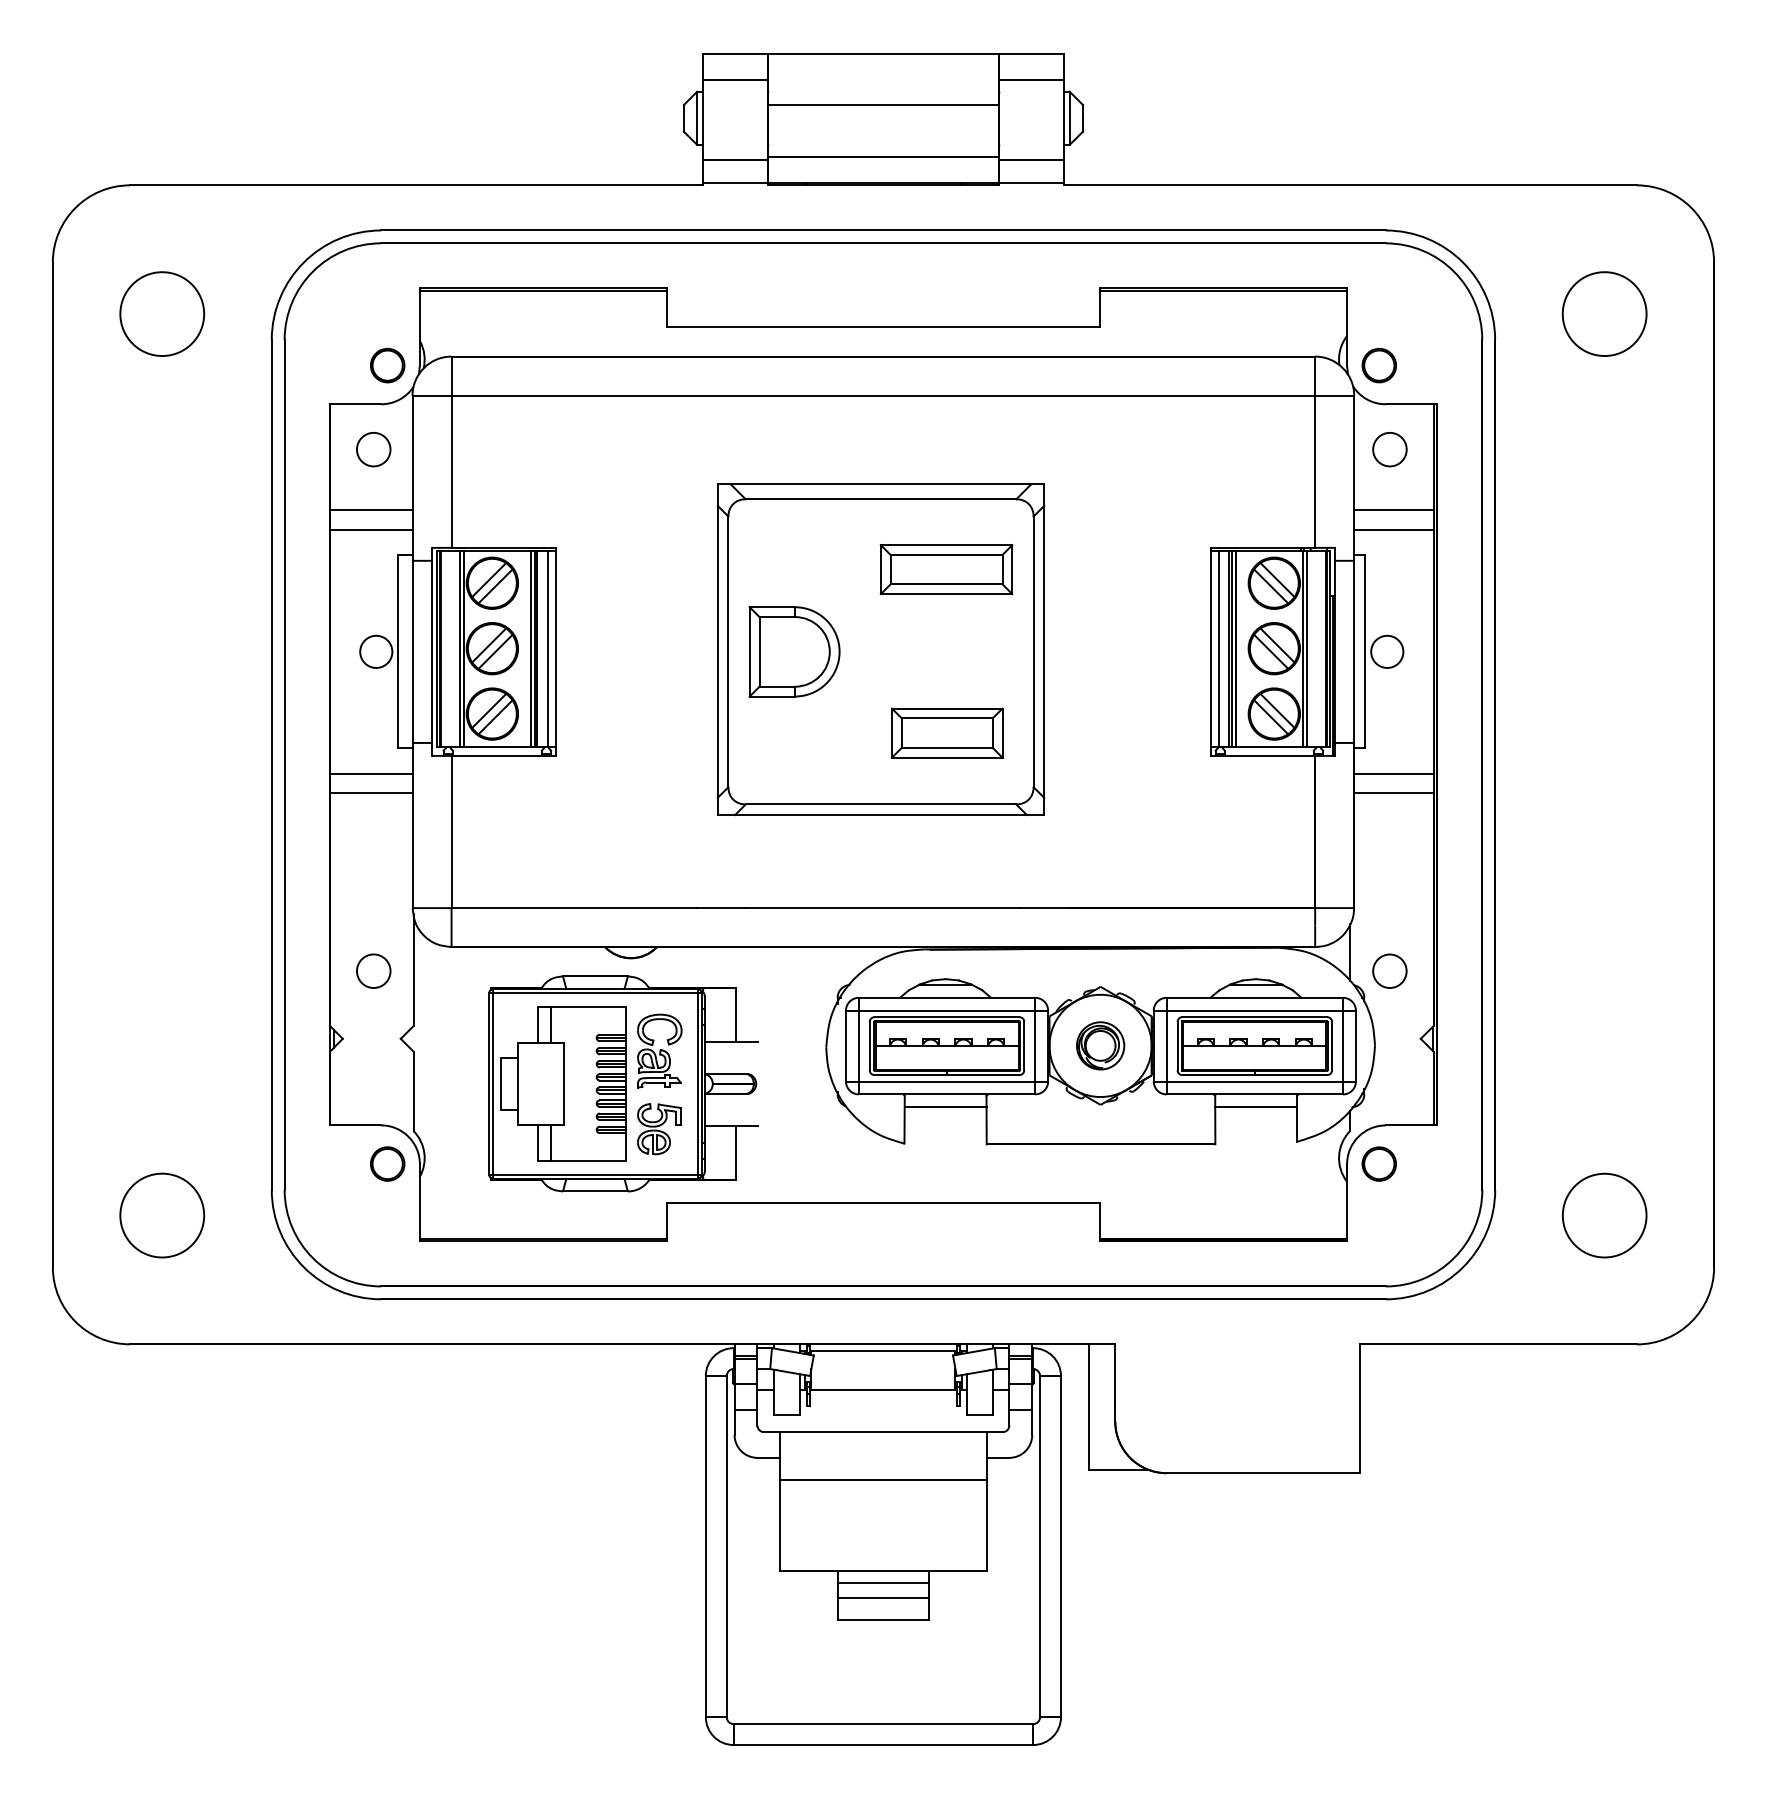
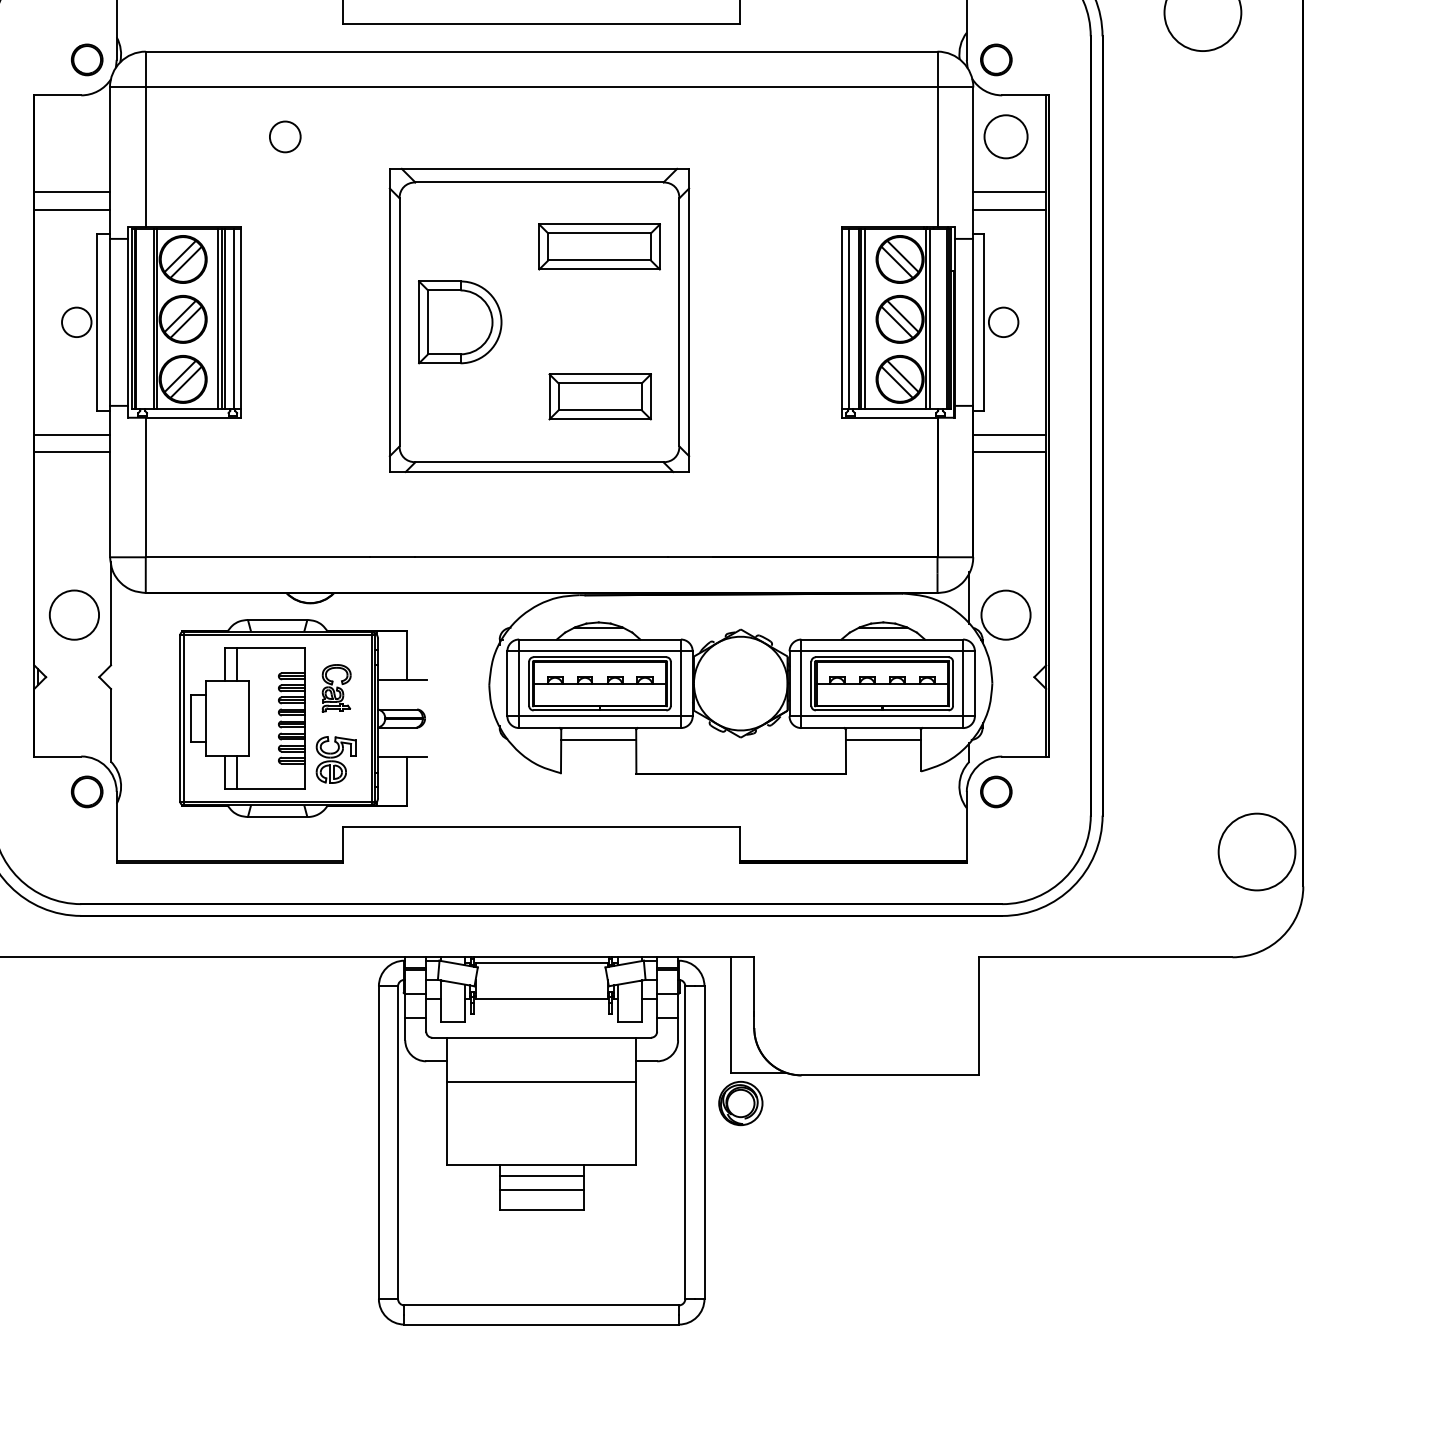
circle: (373, 449) -> (285, 136), moved
circle: (1389, 449) -> (1005, 136), size x1.4
circle: (373, 971) -> (74, 615), size x1.6
circle: (1389, 971) -> (1005, 615), size x1.6
part: (1100, 1045) -> (740, 1103), moved
part: (659, 1050) -> (336, 687), size x0.7
circle: (1604, 1215) -> (1256, 851), moved

